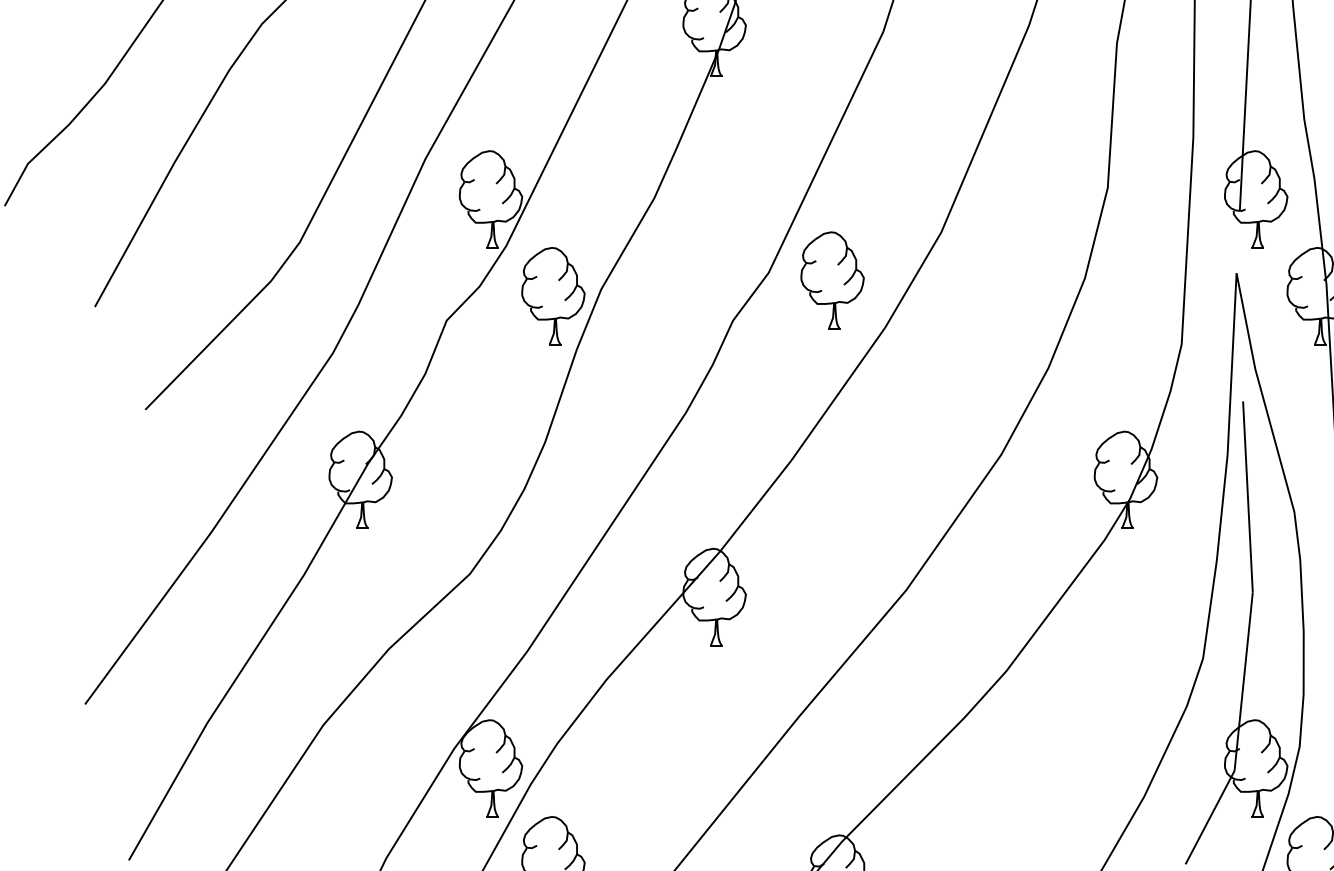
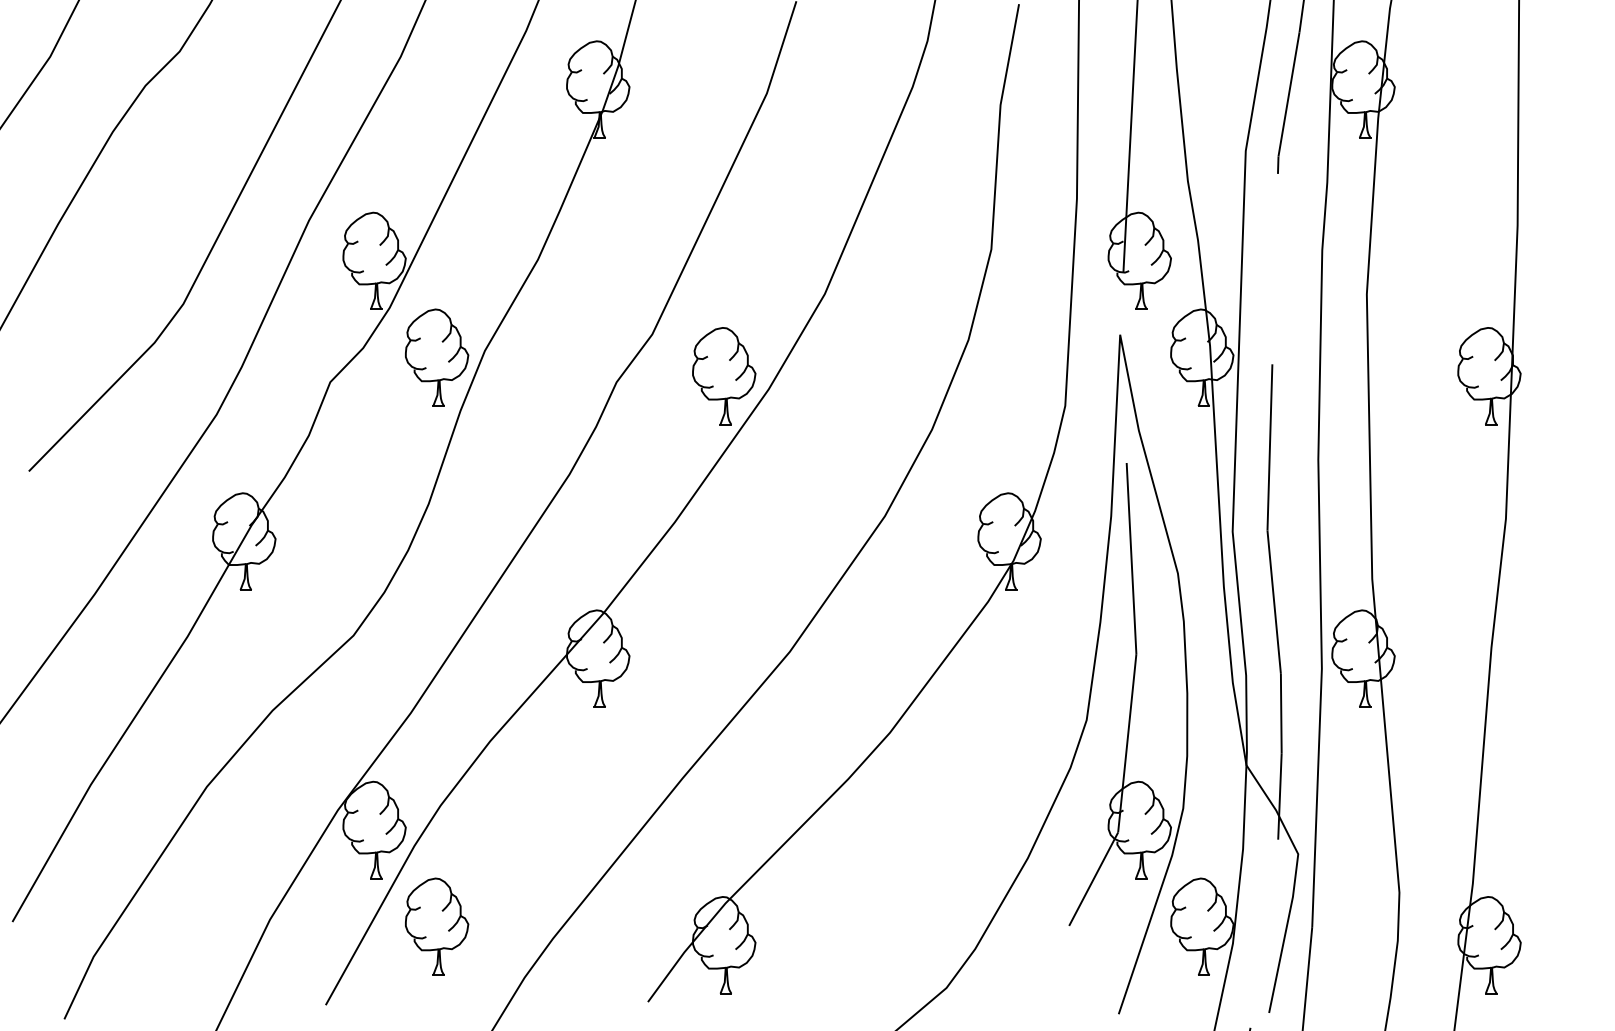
part: (832, 280) -> (724, 376), moved

